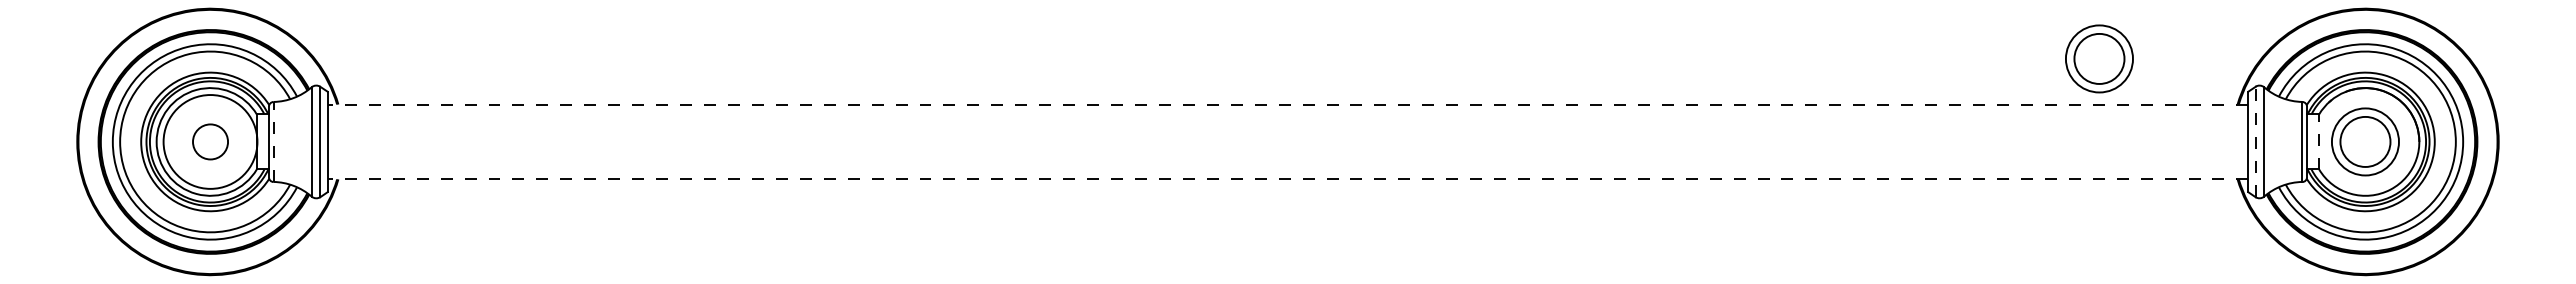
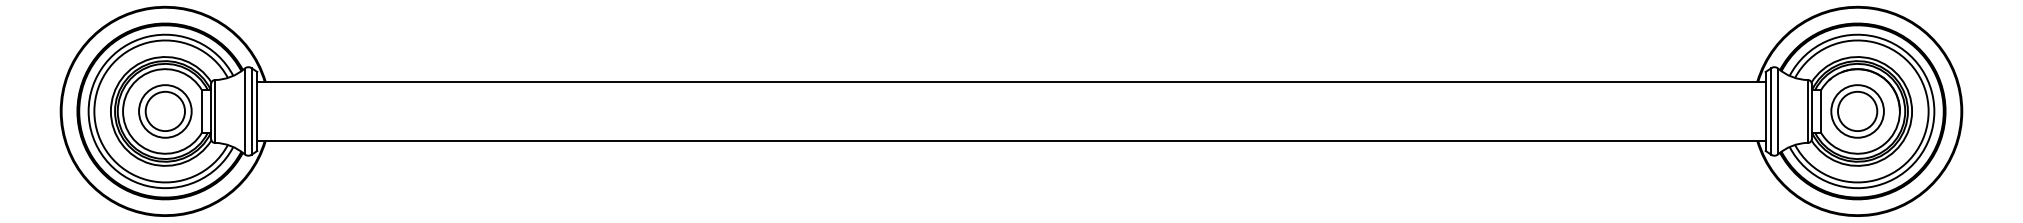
part: (2099, 58) -> (1648, 45), removed
line: (1287, 104) -> (1011, 82), dashed -> solid
circle: (210, 141) -> (165, 111), size x0.71
circle: (210, 141) -> (165, 111), size x1.43
line: (273, 141) -> (214, 111), dashed -> solid
line: (2255, 141) -> (1771, 111), dashed -> solid
line: (2319, 141) -> (1821, 111), dashed -> solid
line: (1287, 179) -> (1011, 140), dashed -> solid

